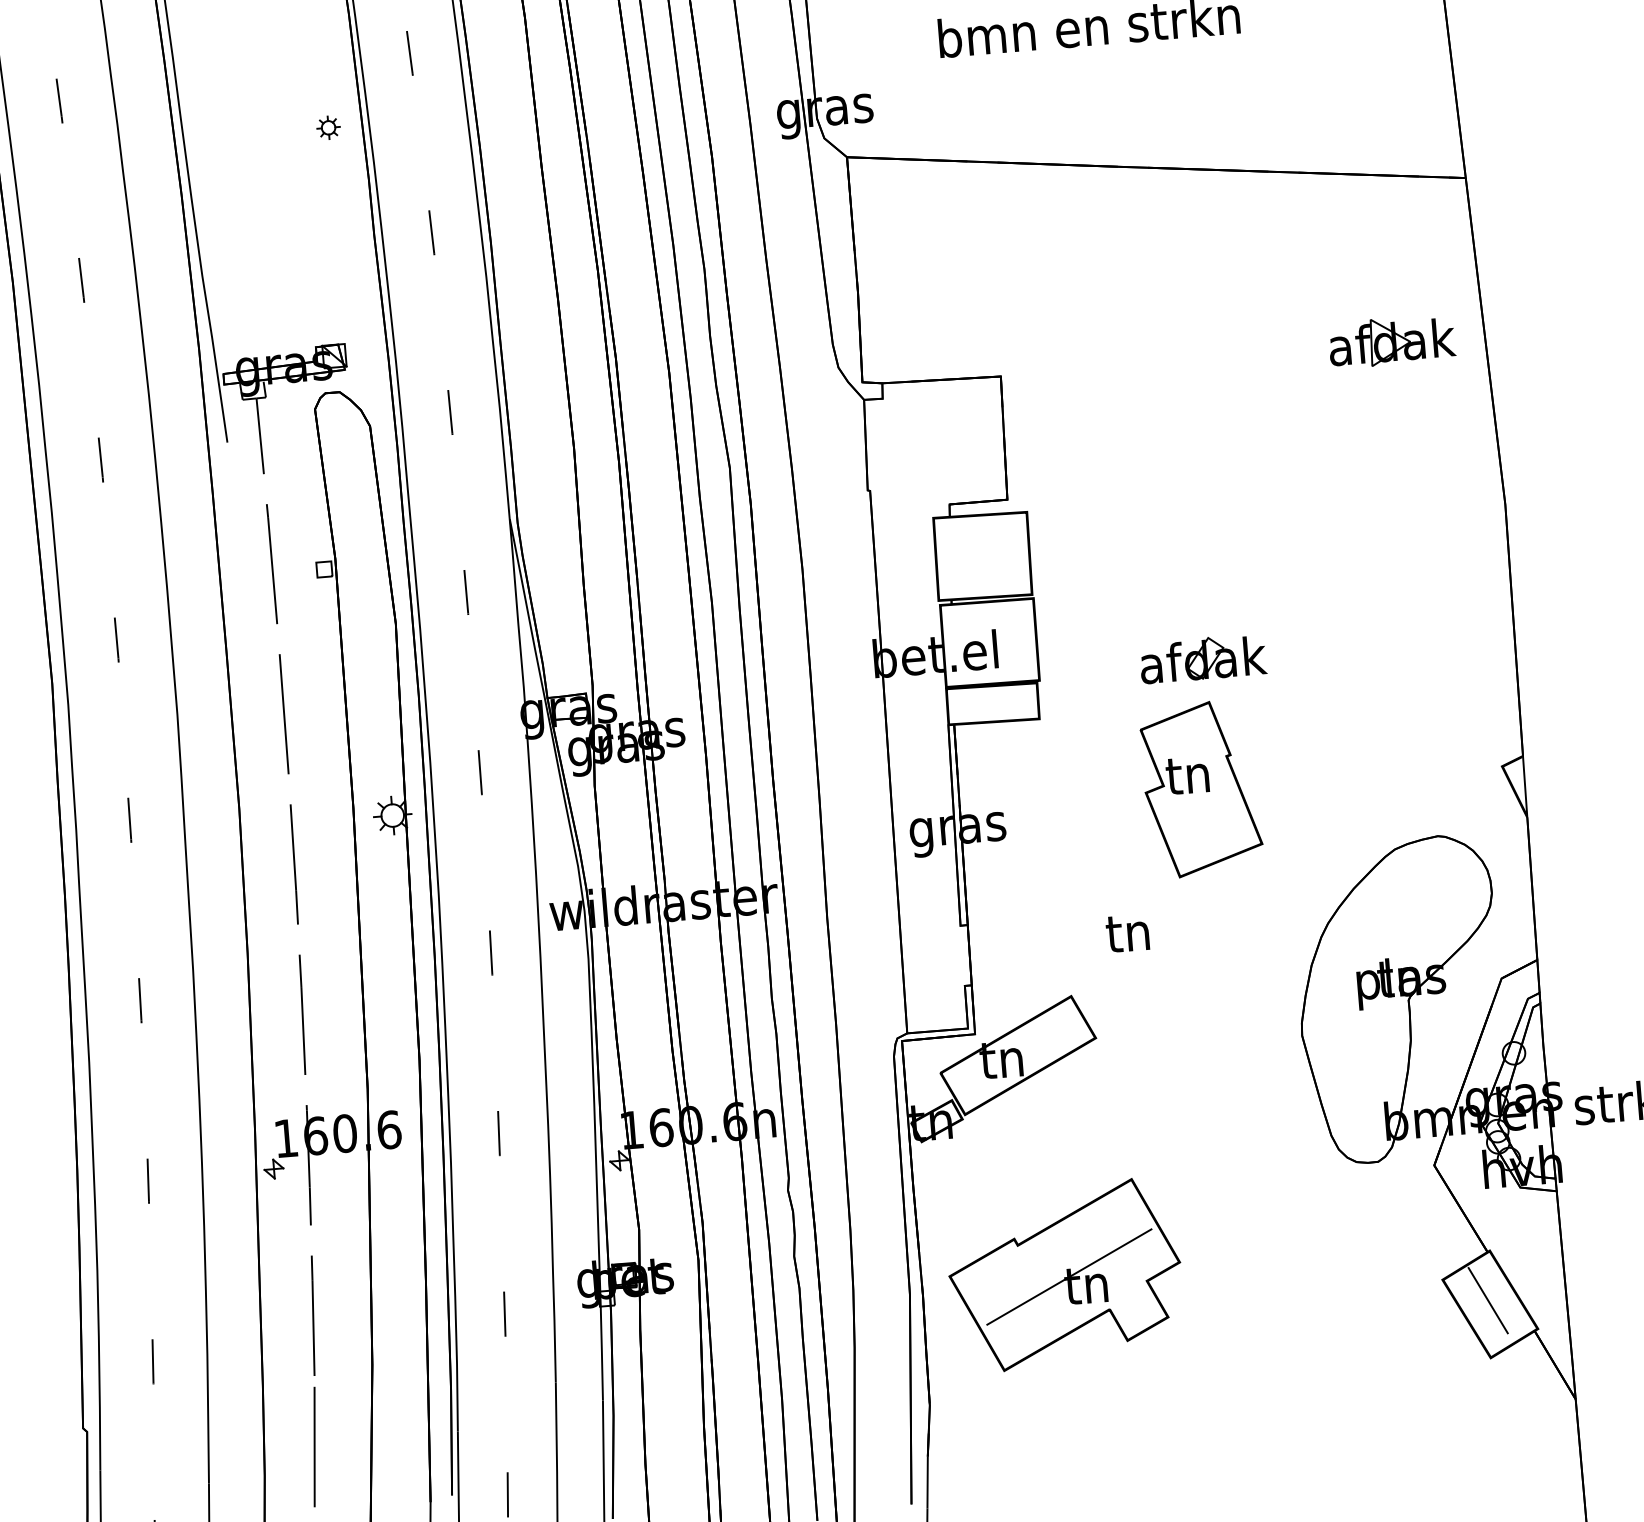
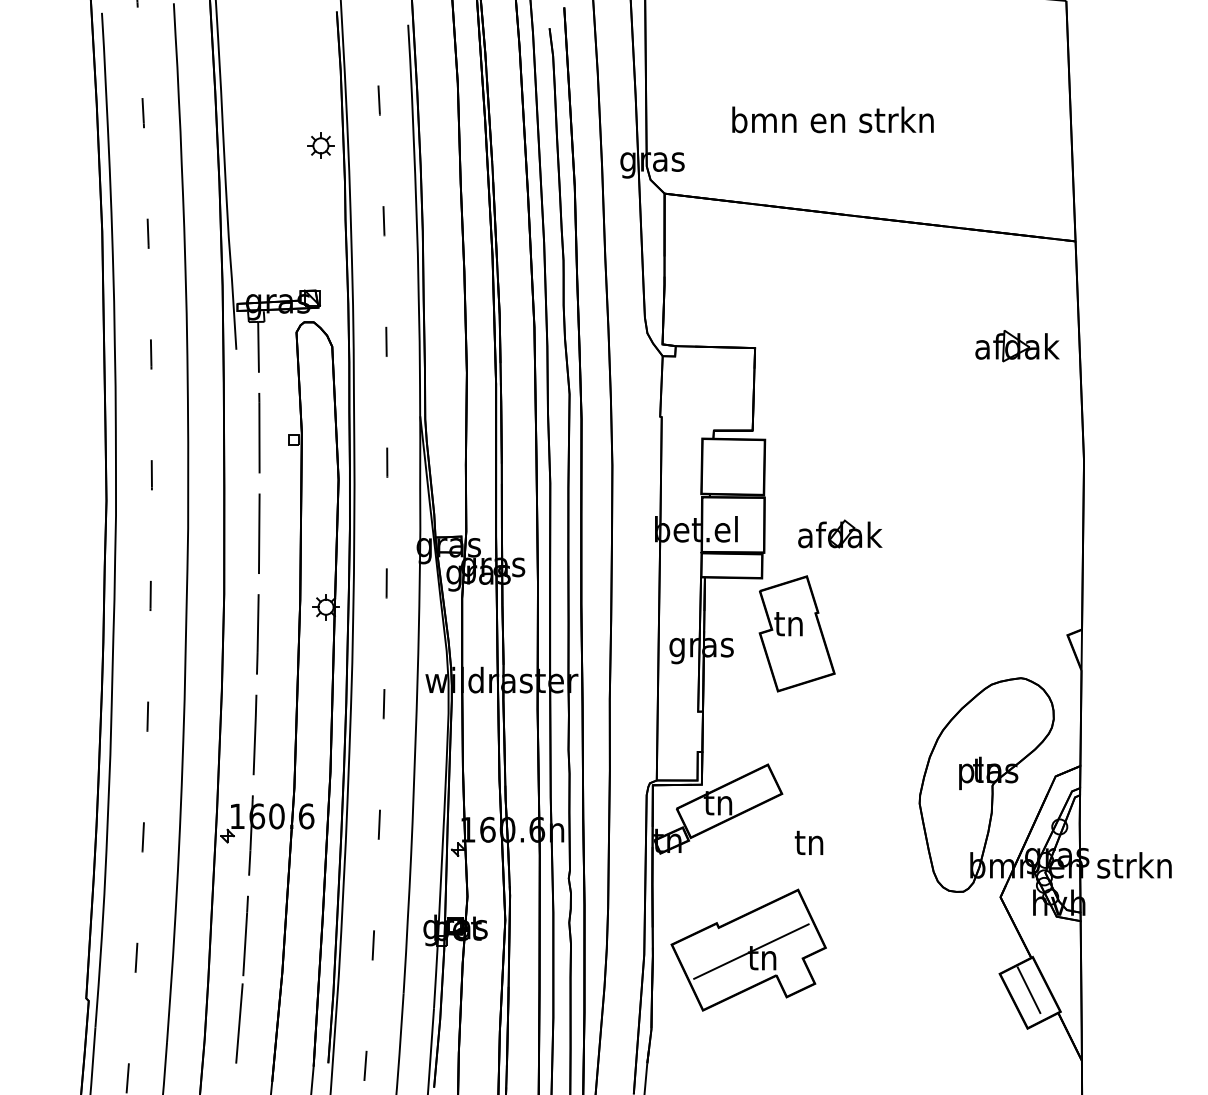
part: (327, 127) -> (320, 145), size x1.67
part: (1203, 657) -> (840, 533), moved
part: (1200, 788) -> (796, 633), moved
text: (1126, 932) -> (808, 842), moved

